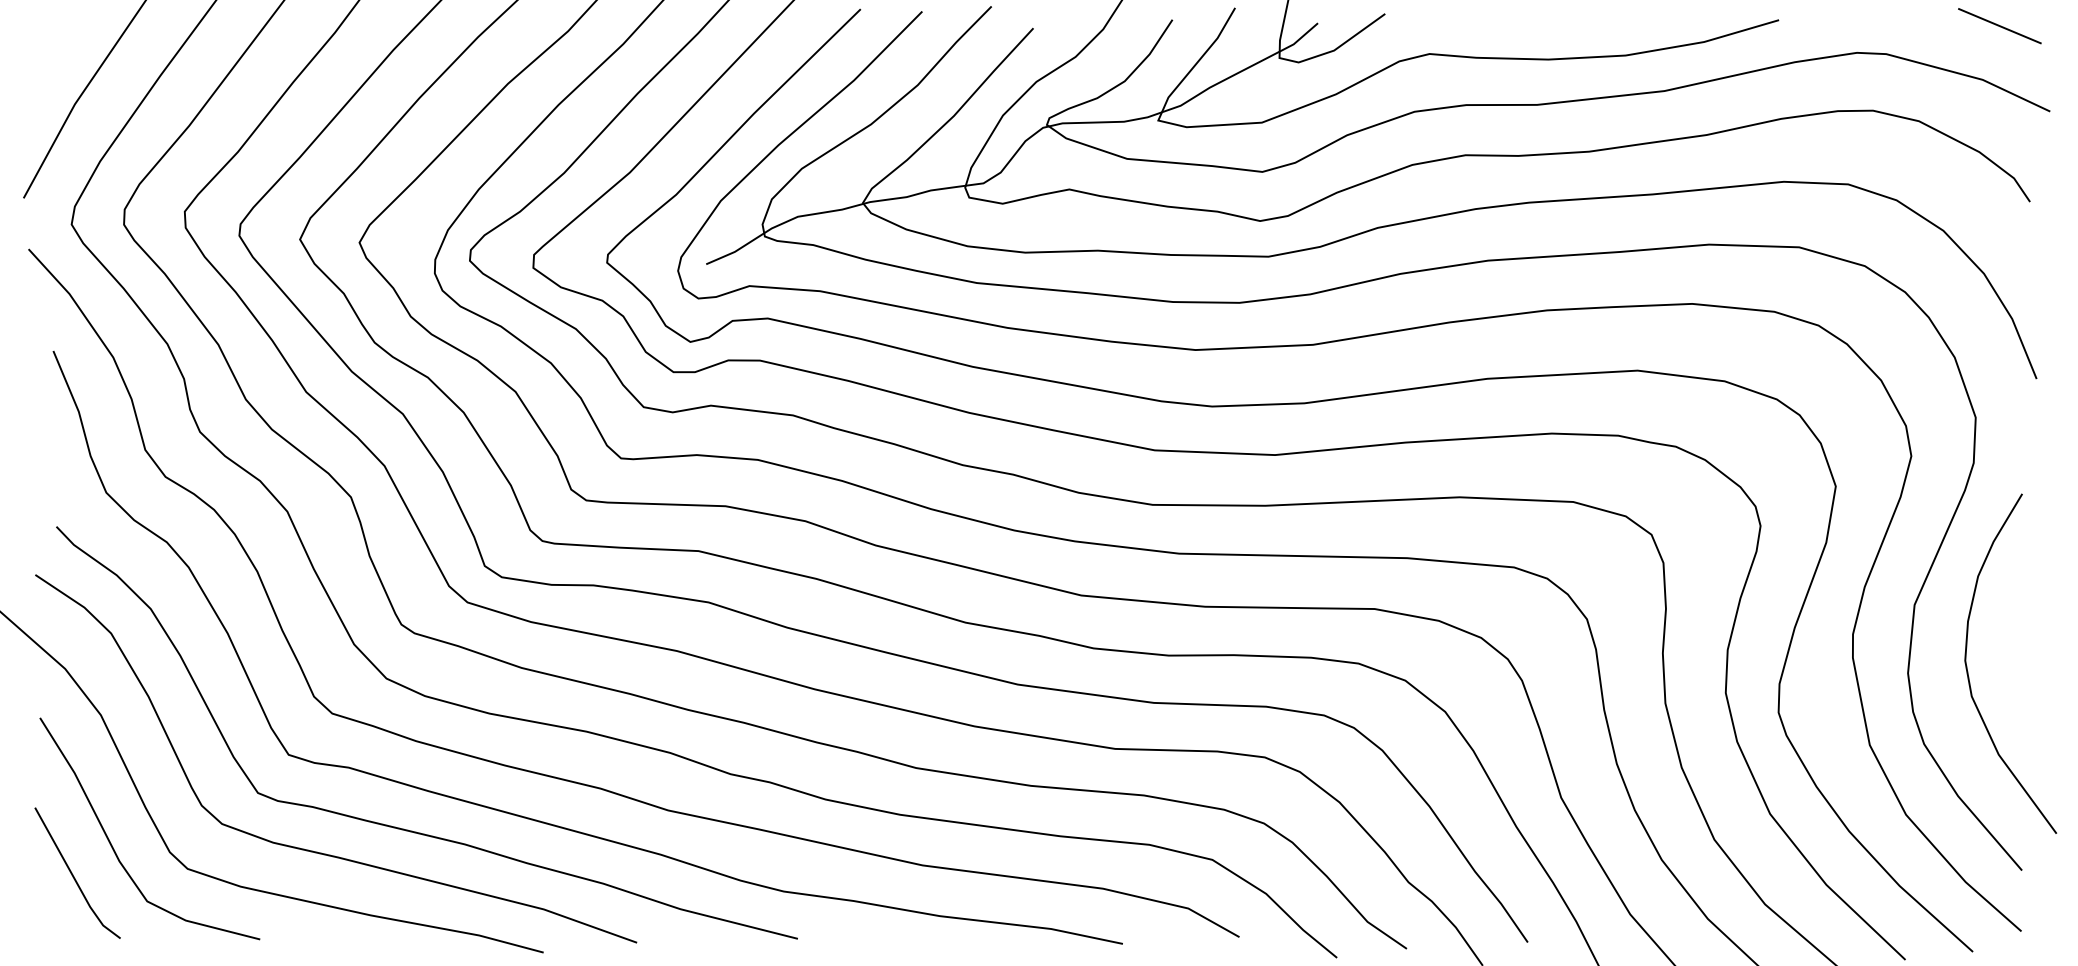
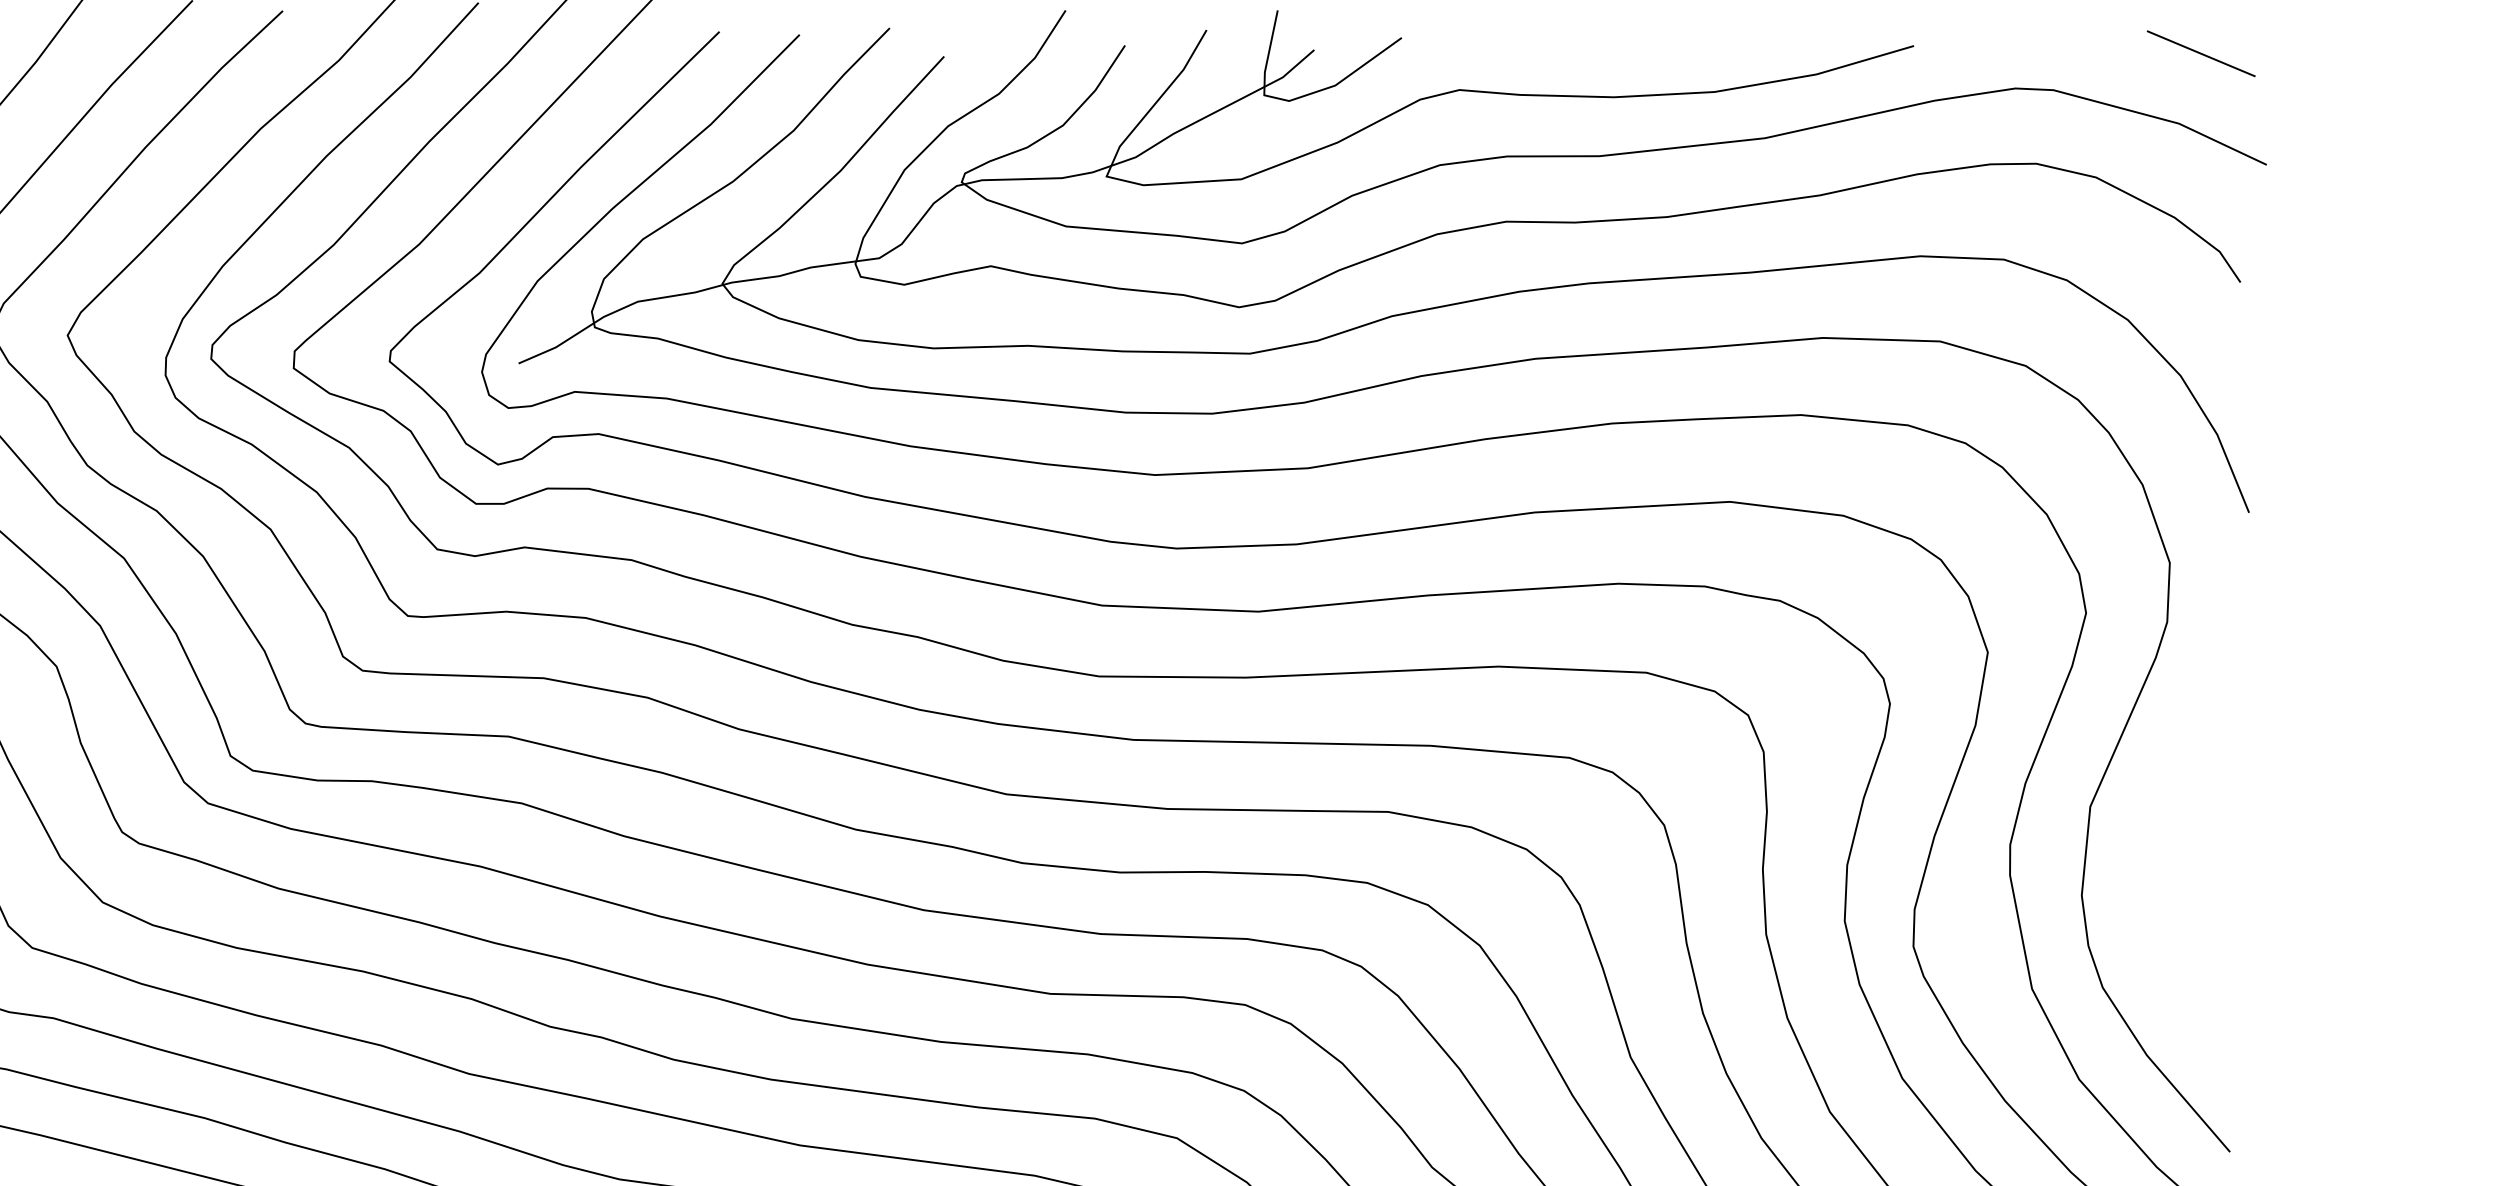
curve: (1968, 671) -> (2160, 893), removed

